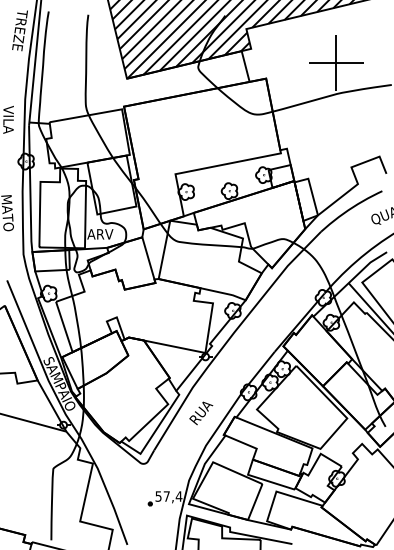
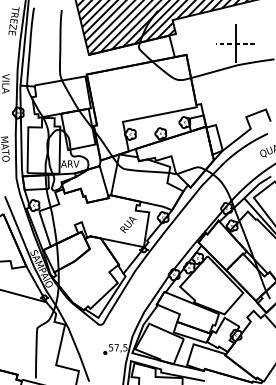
line: (336, 62) -> (235, 43), solid -> dashed
text: (201, 413) -> (128, 225), moved
text: (178, 496) -> (125, 347), 57,4 -> 57,5

